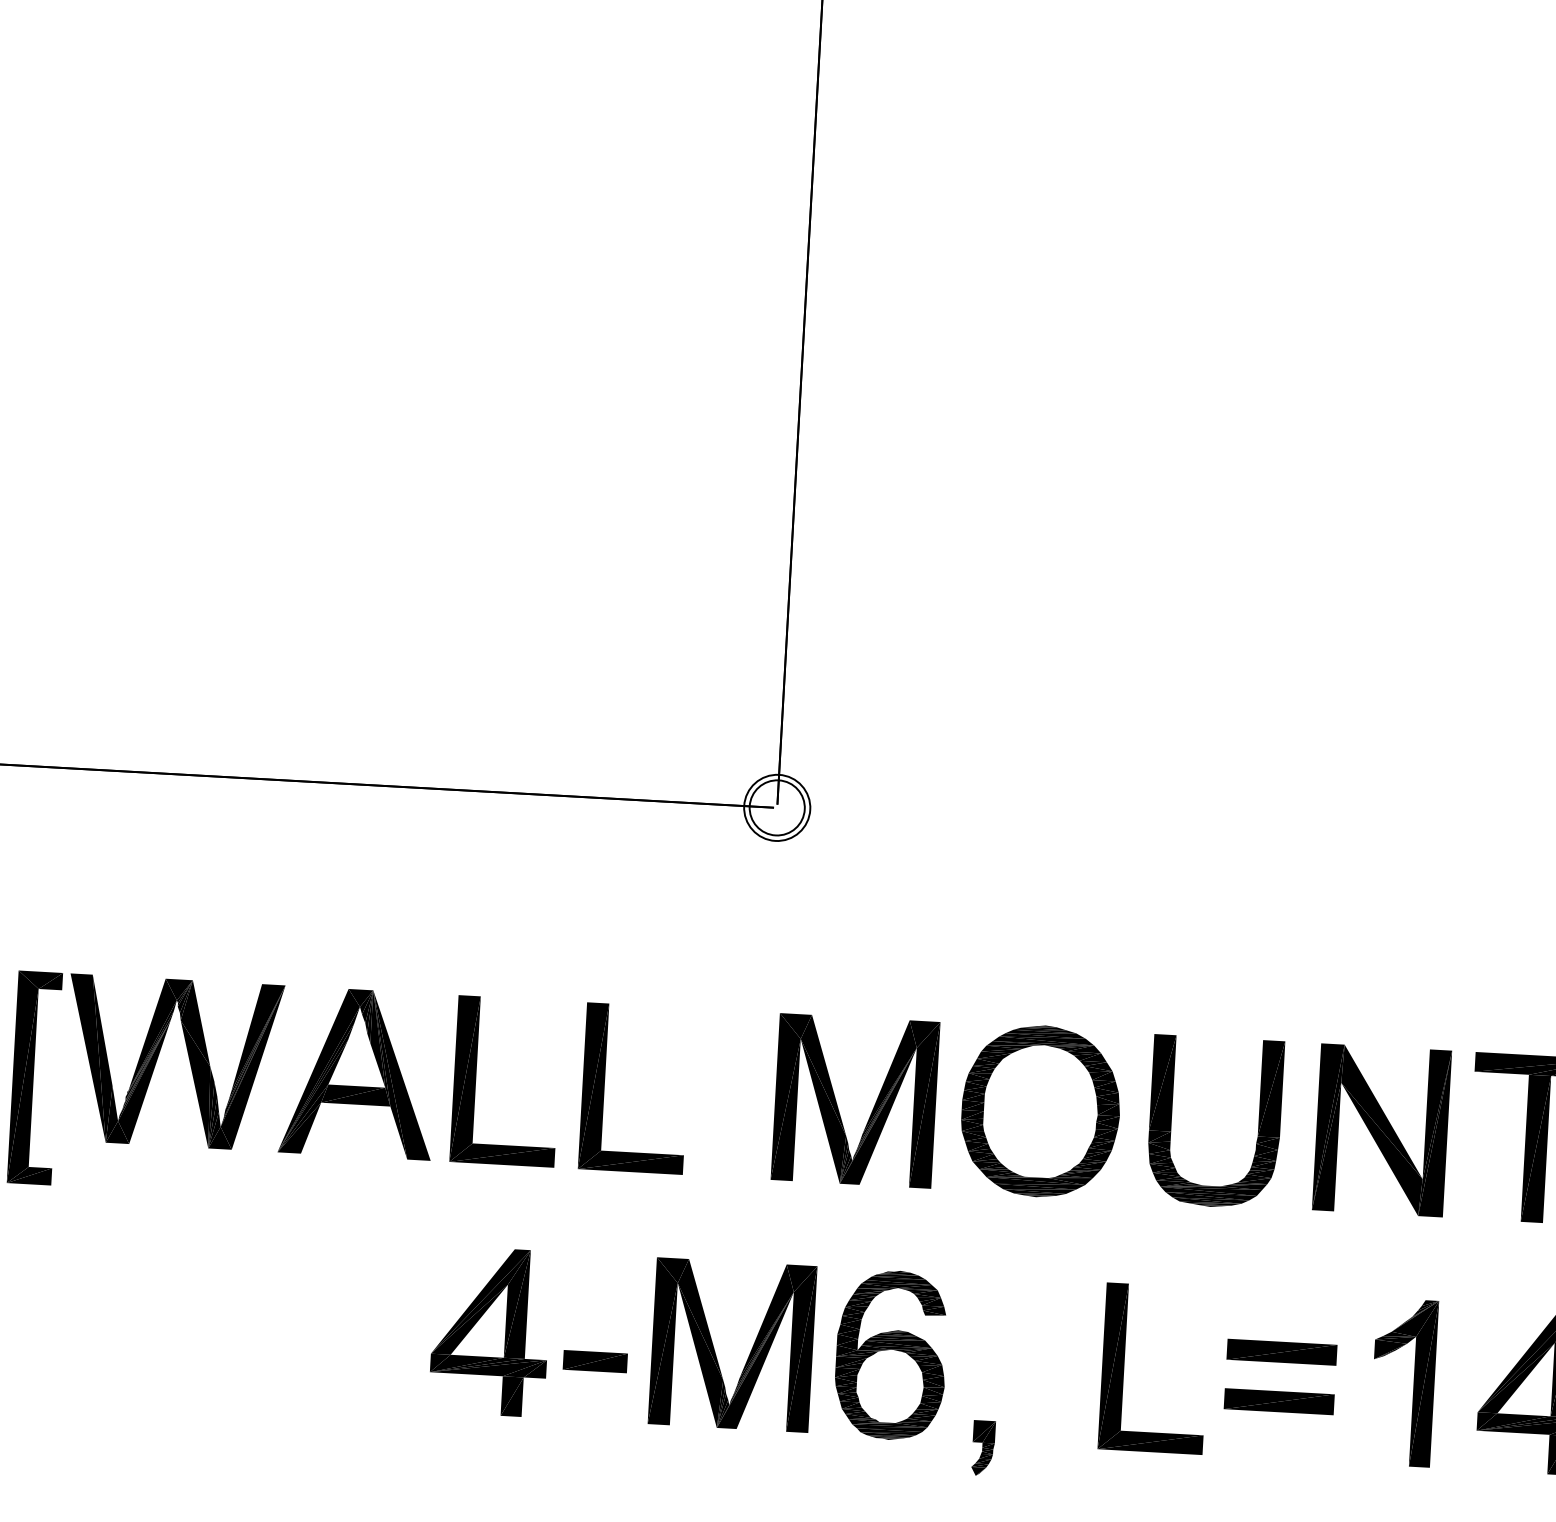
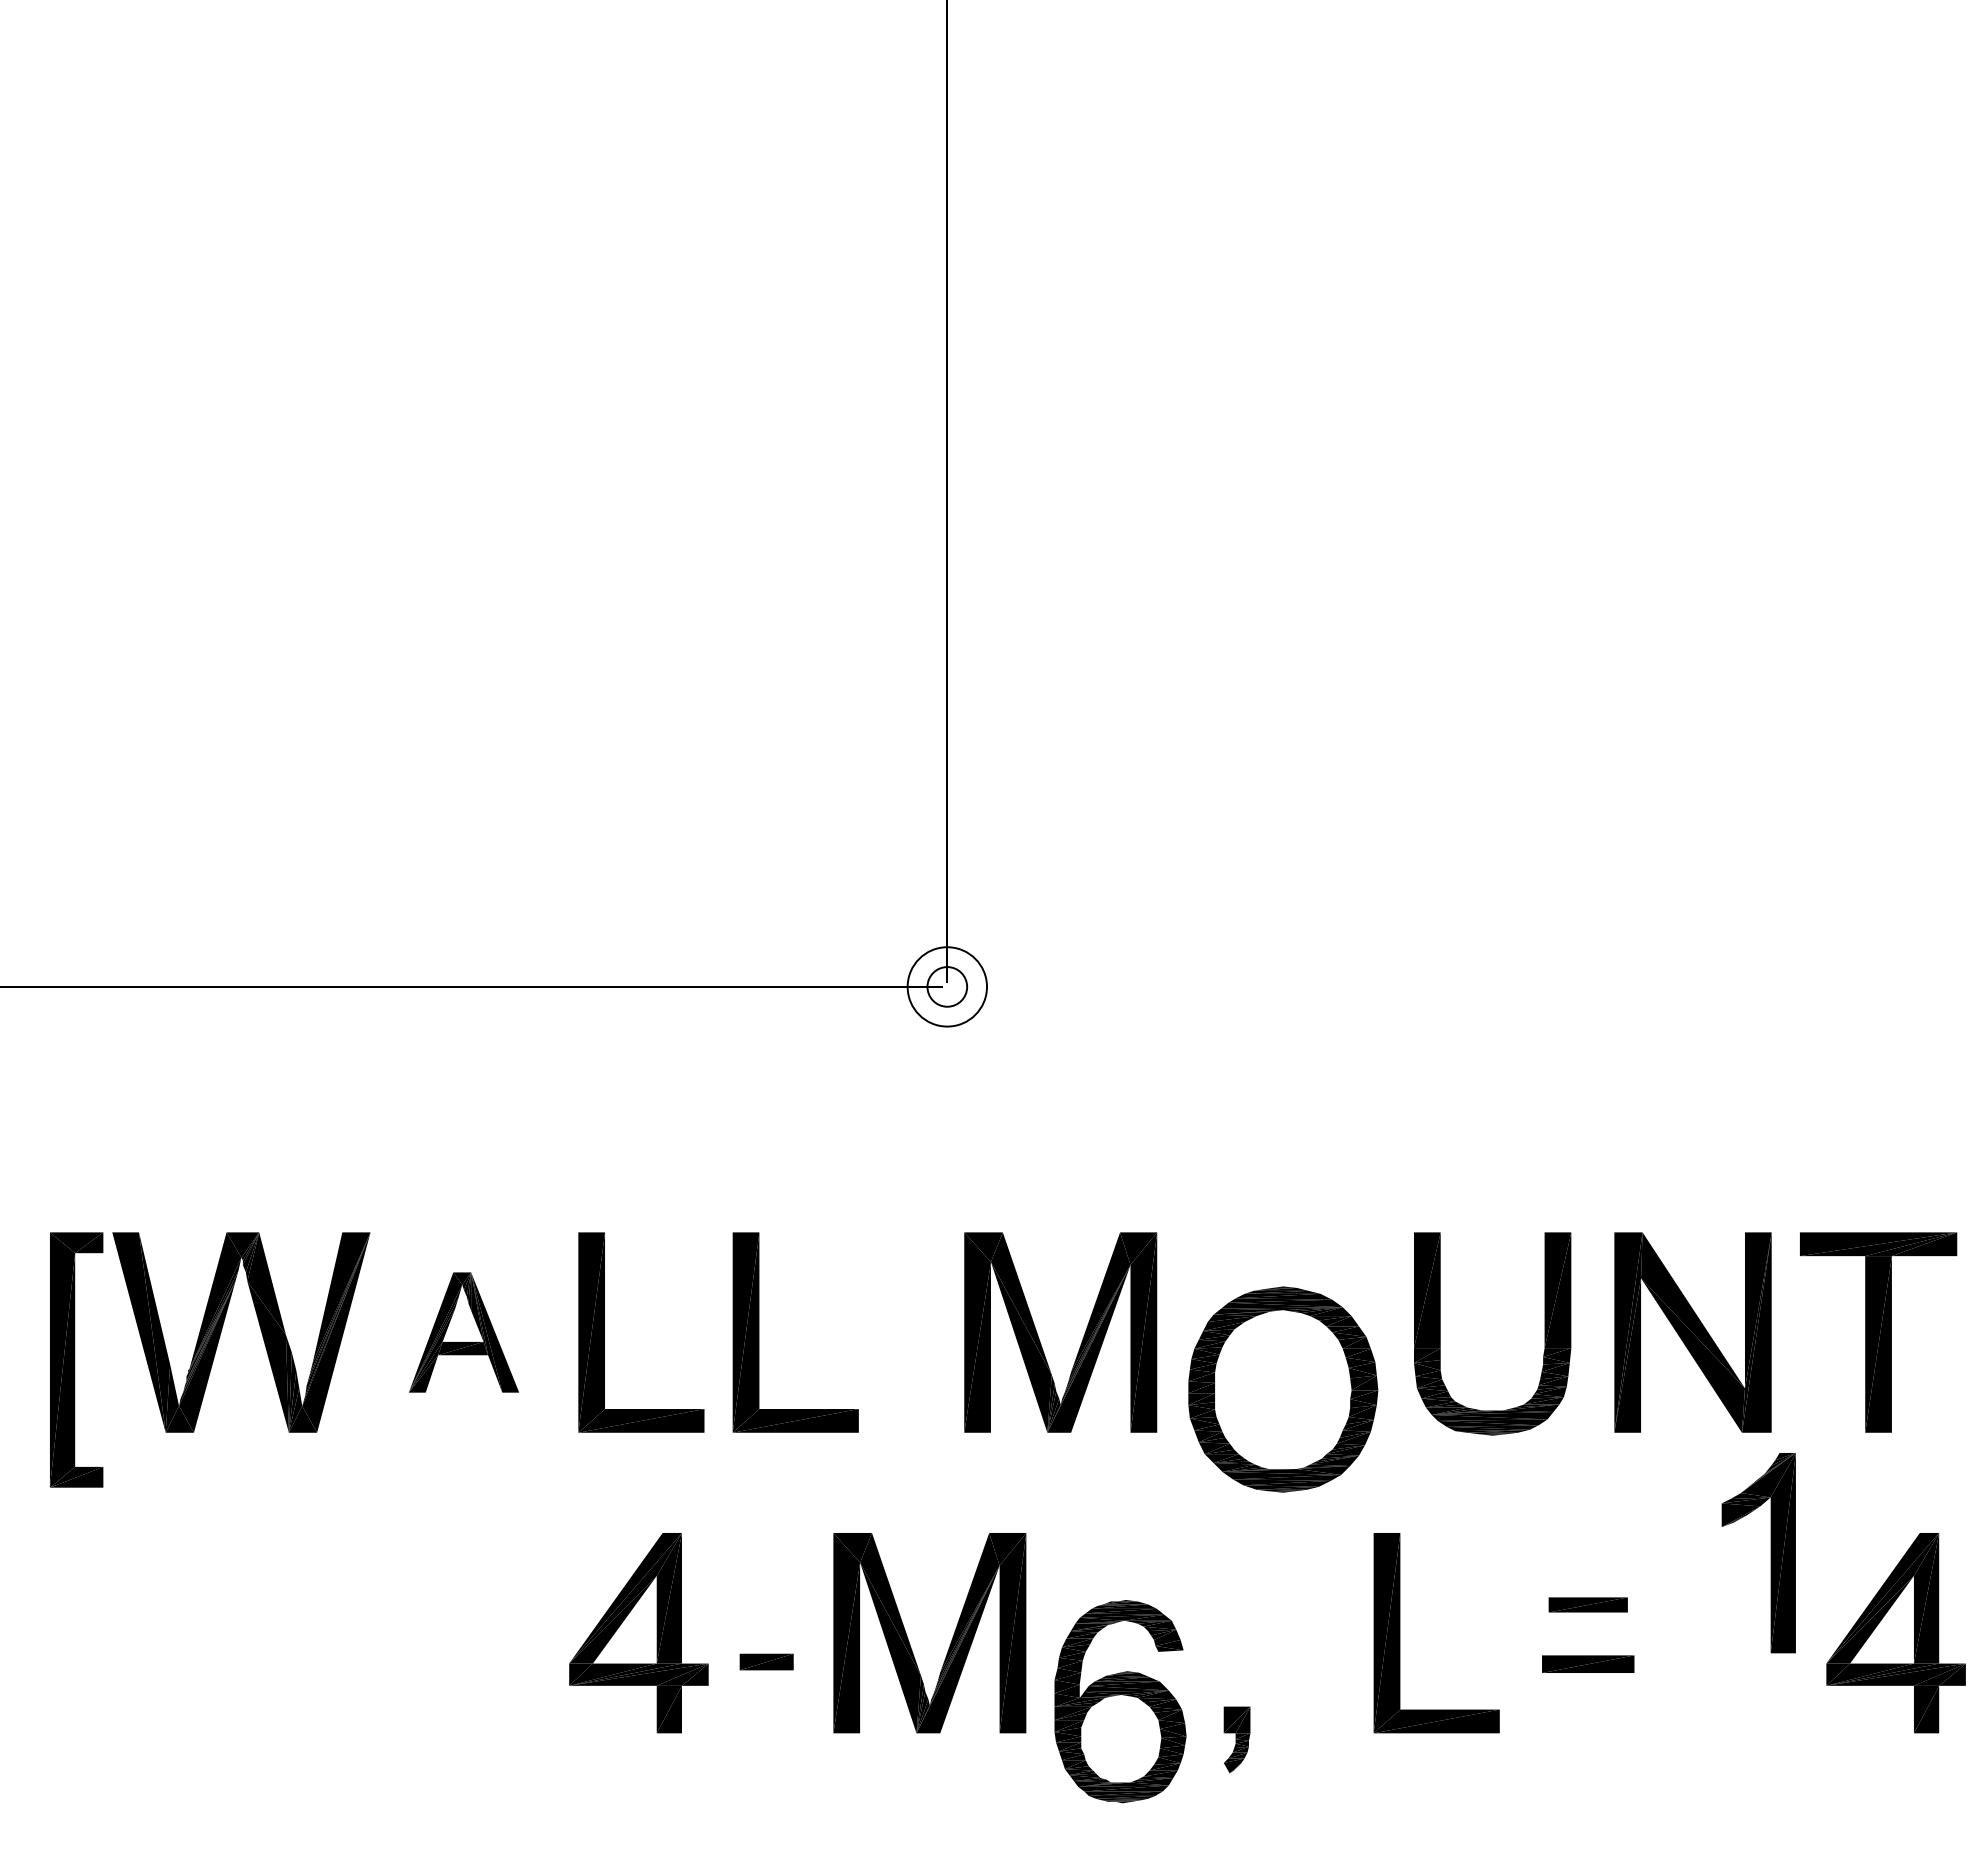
circle: (777, 807) -> (947, 986), size x0.6
part: (358, 1073) -> (463, 1332), size x0.6
part: (1041, 1111) -> (1283, 1389), moved
part: (1282, 1351) -> (1588, 1604), size x0.6
part: (891, 1355) -> (1120, 1701), moved
part: (595, 1361) -> (766, 1661), size x0.7
part: (1413, 1383) -> (1770, 1553), moved
part: (1279, 1401) -> (1588, 1663), size x0.7

